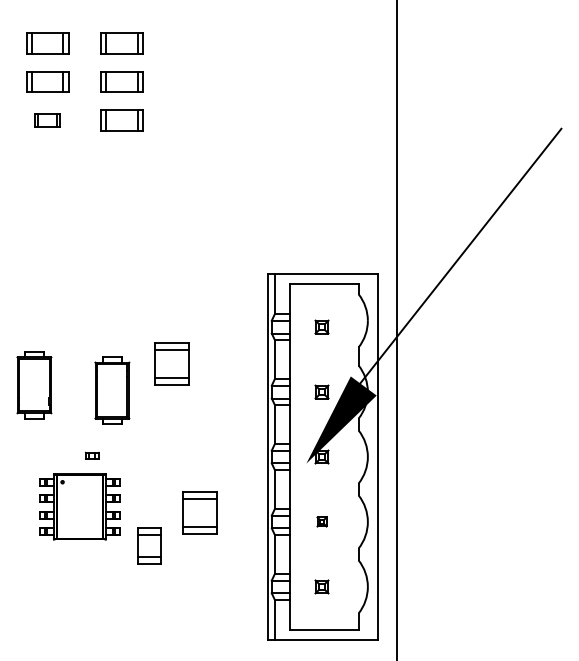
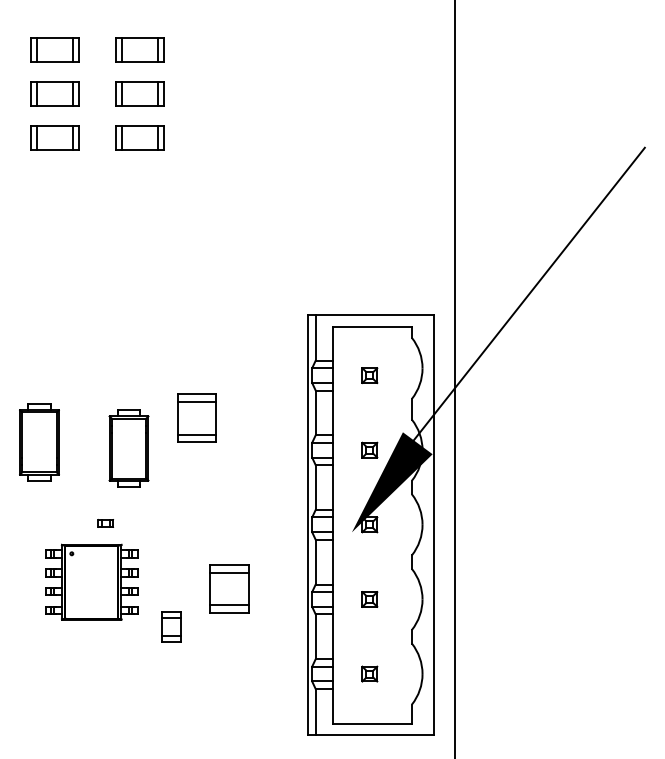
part: (47, 119) -> (54, 137), size x1.67
part: (321, 522) -> (369, 599), size x1.43
part: (149, 545) -> (171, 626), size x0.71

